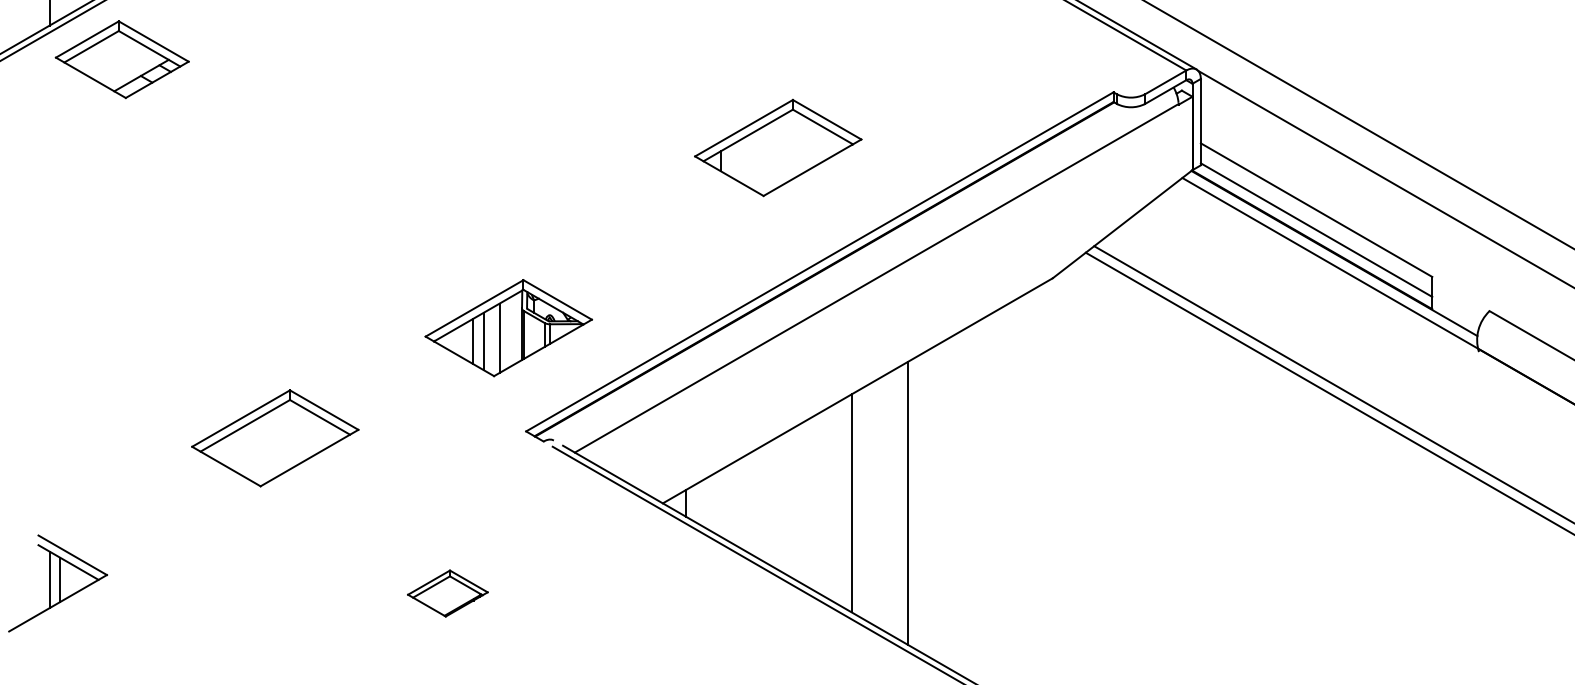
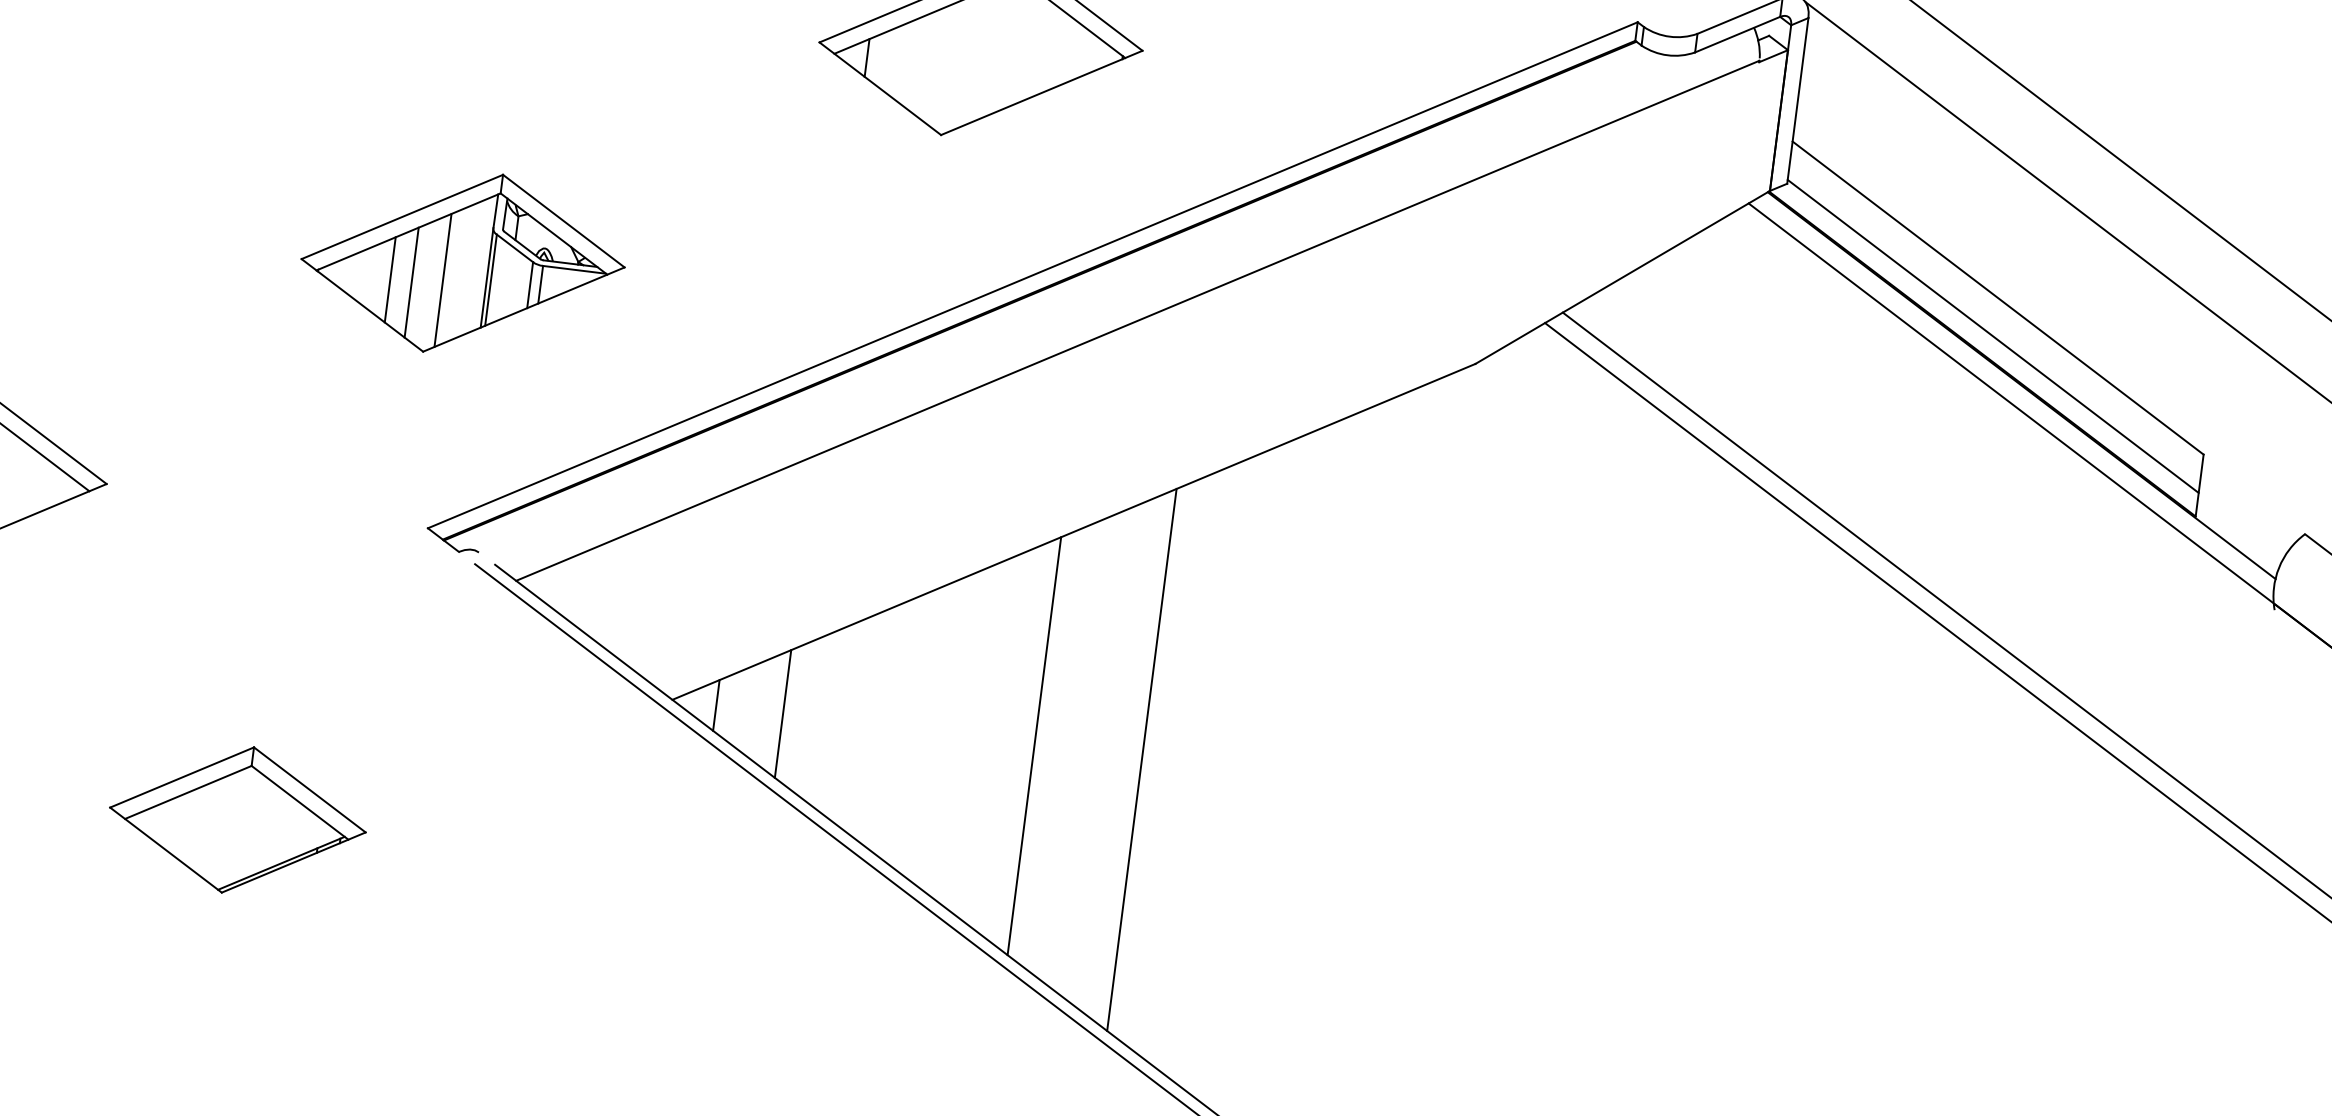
part: (508, 328) -> (462, 263), moved
line: (720, 503) -> (782, 714), added
part: (447, 593) -> (237, 819), size x1.67

